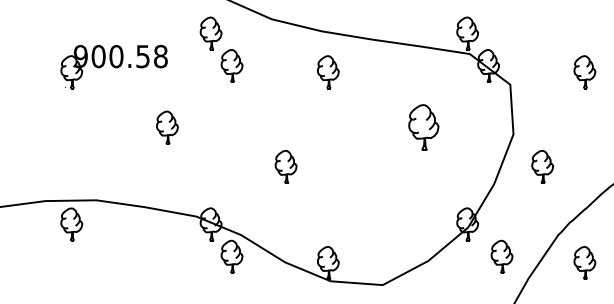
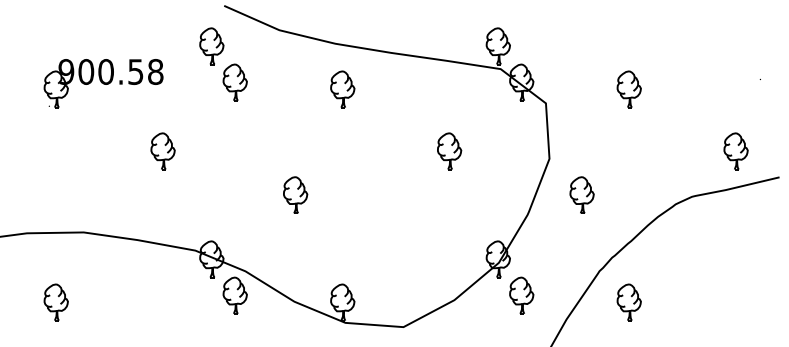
part: (423, 127) -> (449, 151), size x0.71
part: (71, 224) -> (55, 302), moved
part: (501, 256) -> (521, 295), moved

